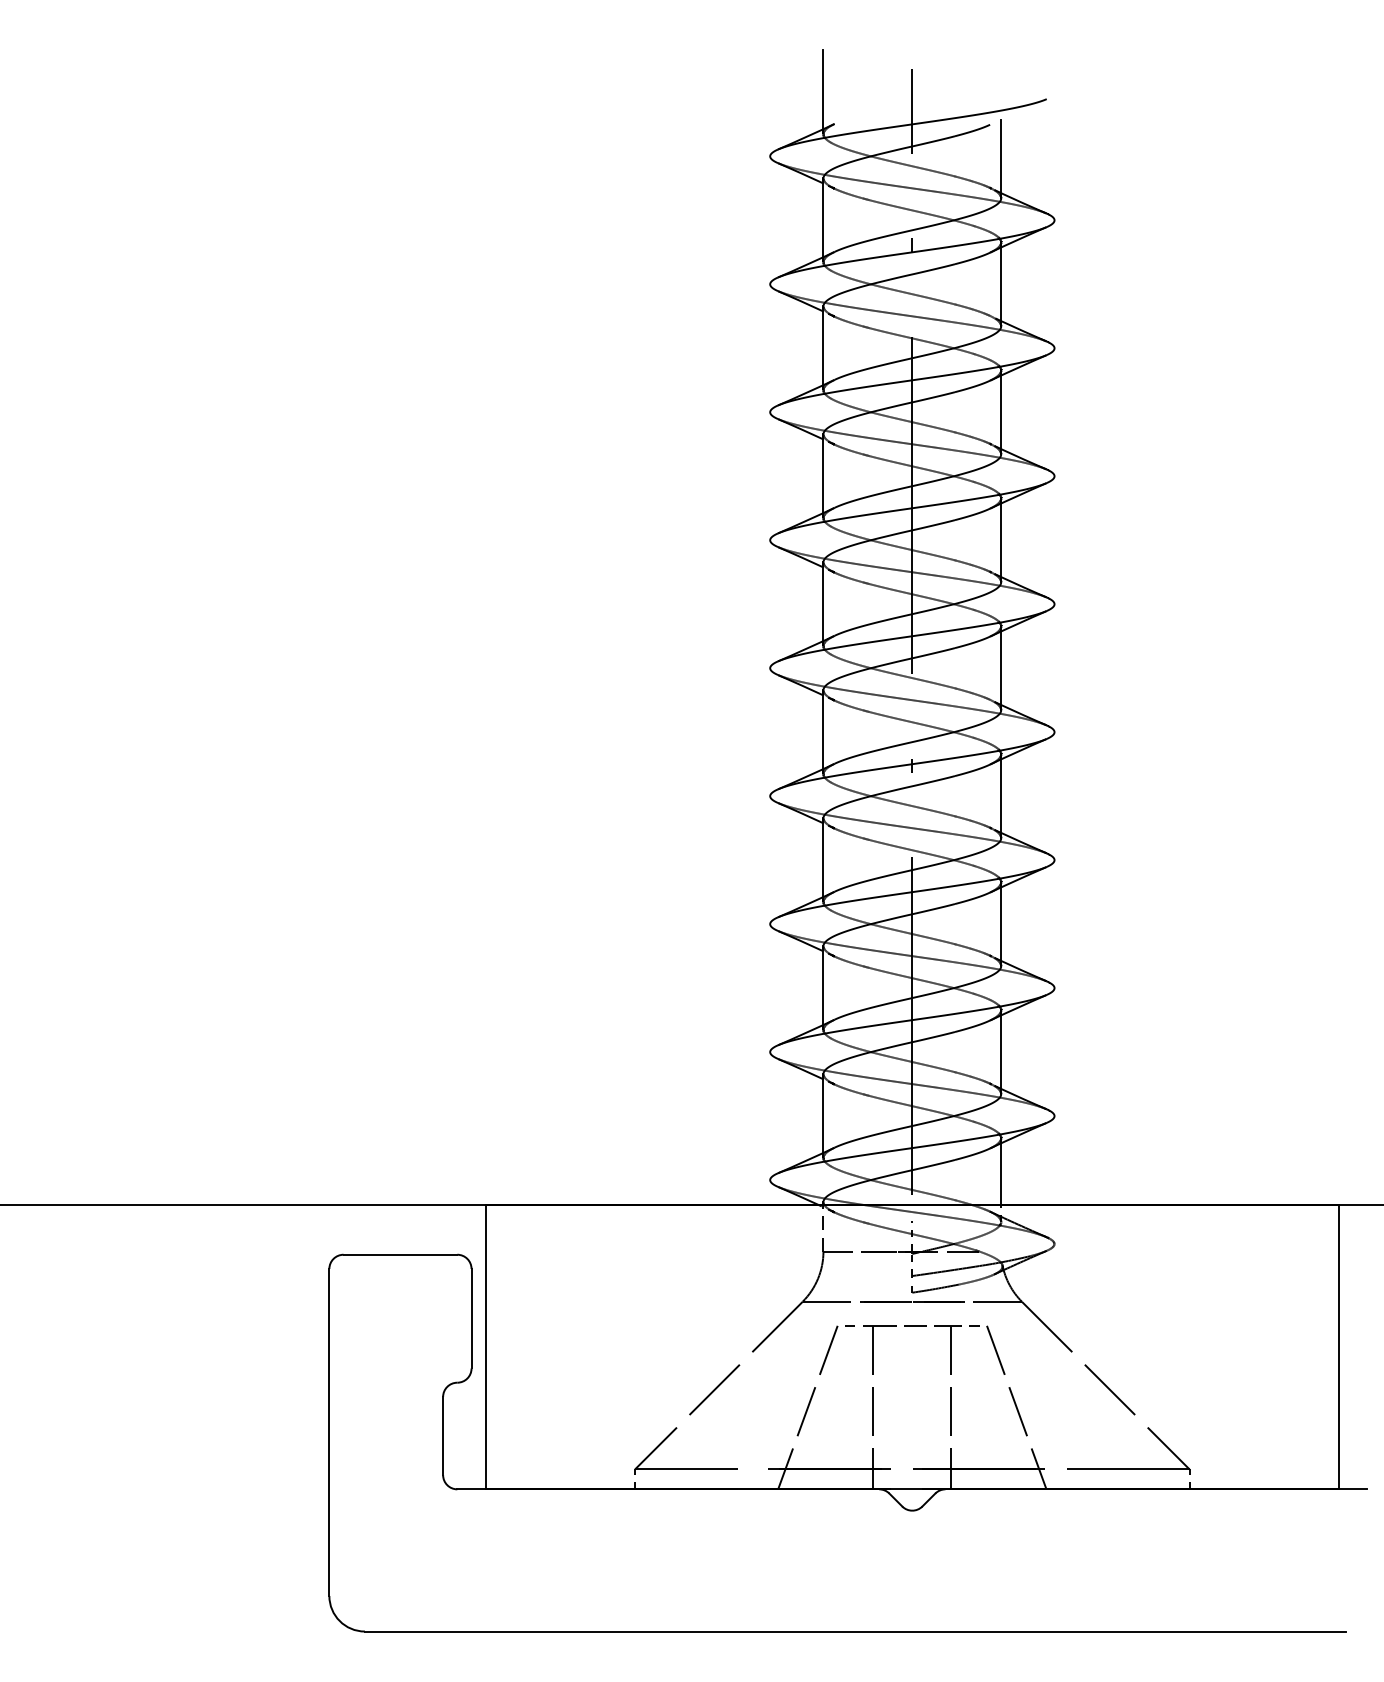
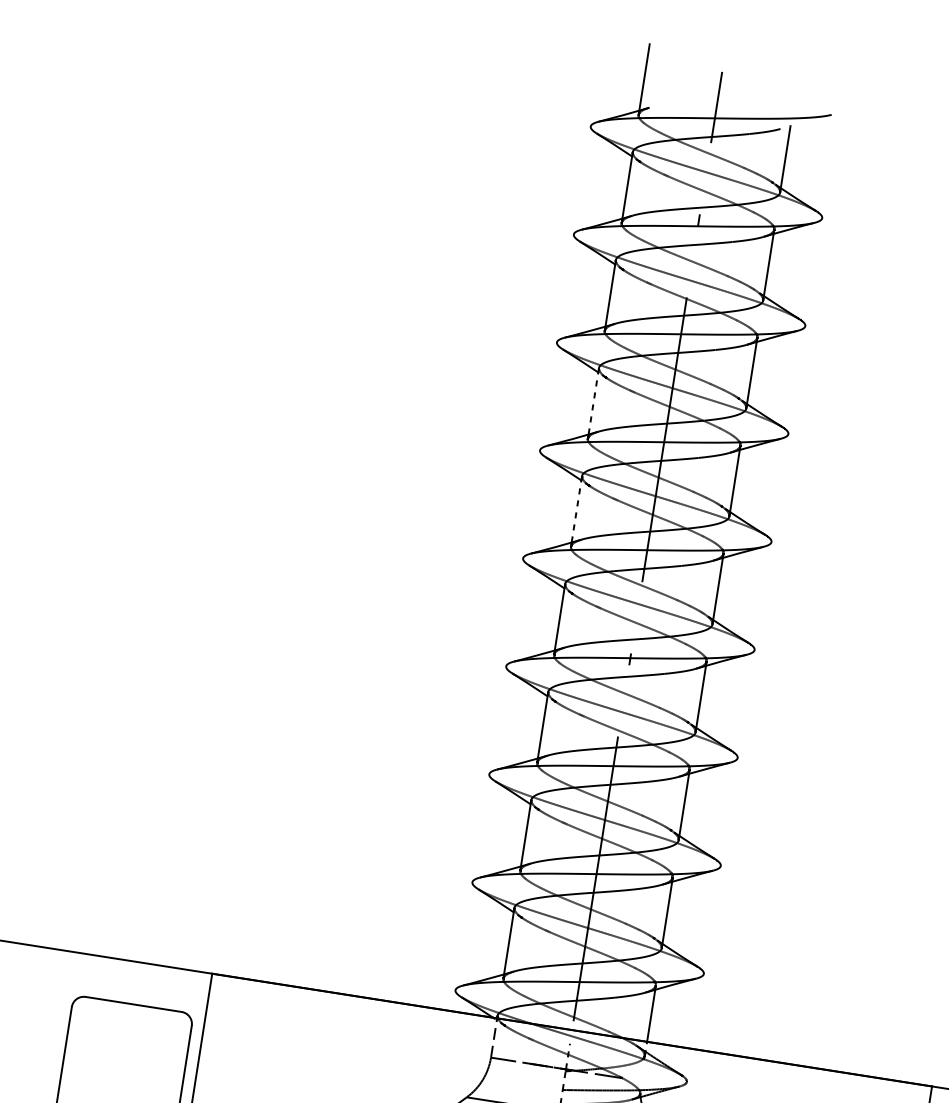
line: (823, 473) -> (593, 401), solid -> dashed
line: (823, 601) -> (576, 509), solid -> dashed

